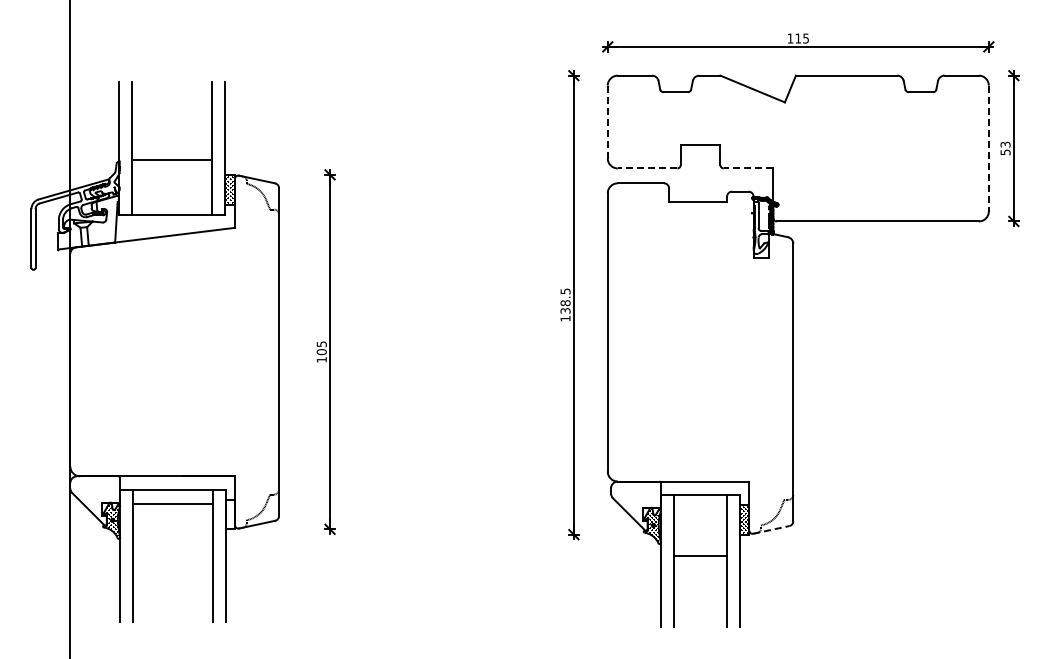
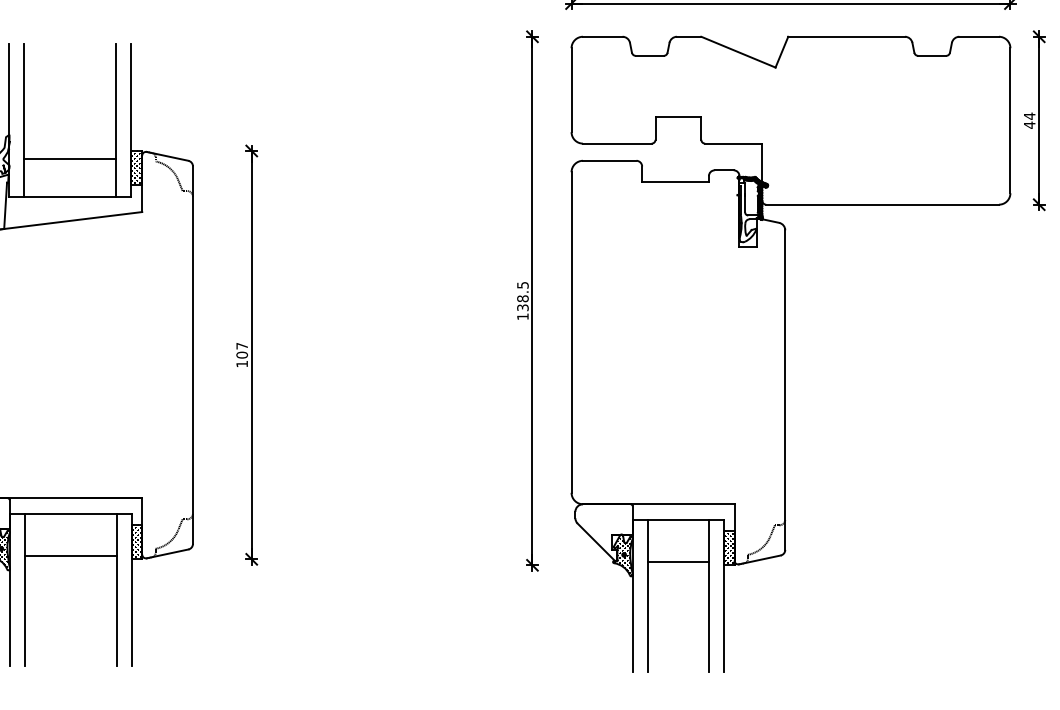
line: (607, 121) -> (571, 89), dashed -> solid
line: (988, 148) -> (1010, 120), dashed -> solid
text: (1005, 148) -> (1029, 120), 53 -> 44
line: (171, 160) -> (69, 158), moved
line: (647, 168) -> (617, 143), dashed -> solid
line: (748, 168) -> (733, 143), dashed -> solid
text: (321, 344) -> (241, 346), 105 -> 107
line: (172, 504) -> (70, 556), moved
hatch: (230, 514) -> (137, 542), added
line: (771, 529) -> (760, 559), dashed -> solid
line: (700, 556) -> (678, 561), moved

